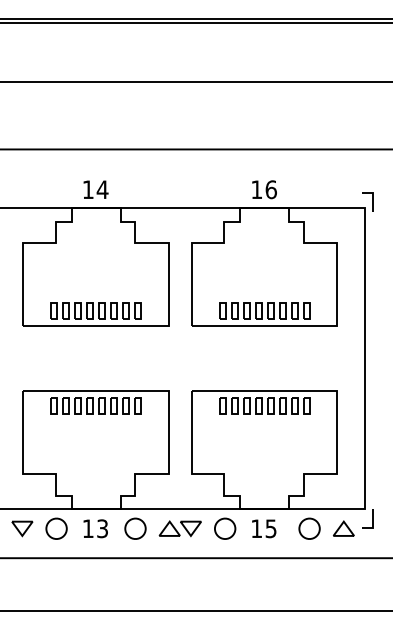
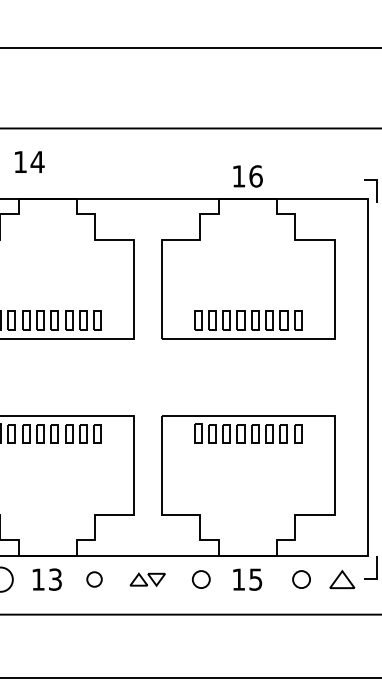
text: (95, 189) -> (29, 161), moved
part: (135, 528) -> (94, 579), size x0.6
part: (179, 528) -> (146, 579), size x0.7
part: (225, 528) -> (201, 579), size x0.7
part: (309, 528) -> (301, 579), size x0.7

